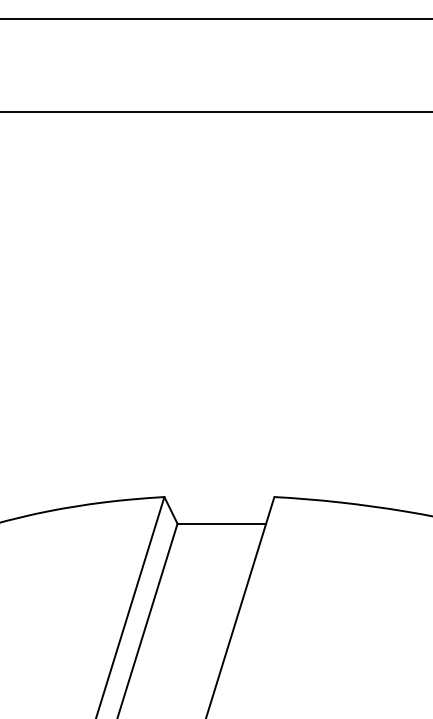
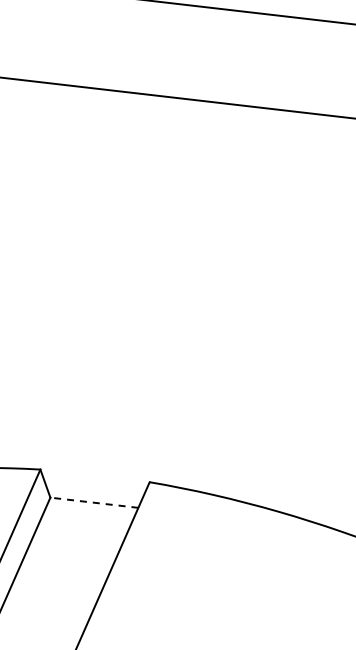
line: (221, 523) -> (94, 502), solid -> dashed

